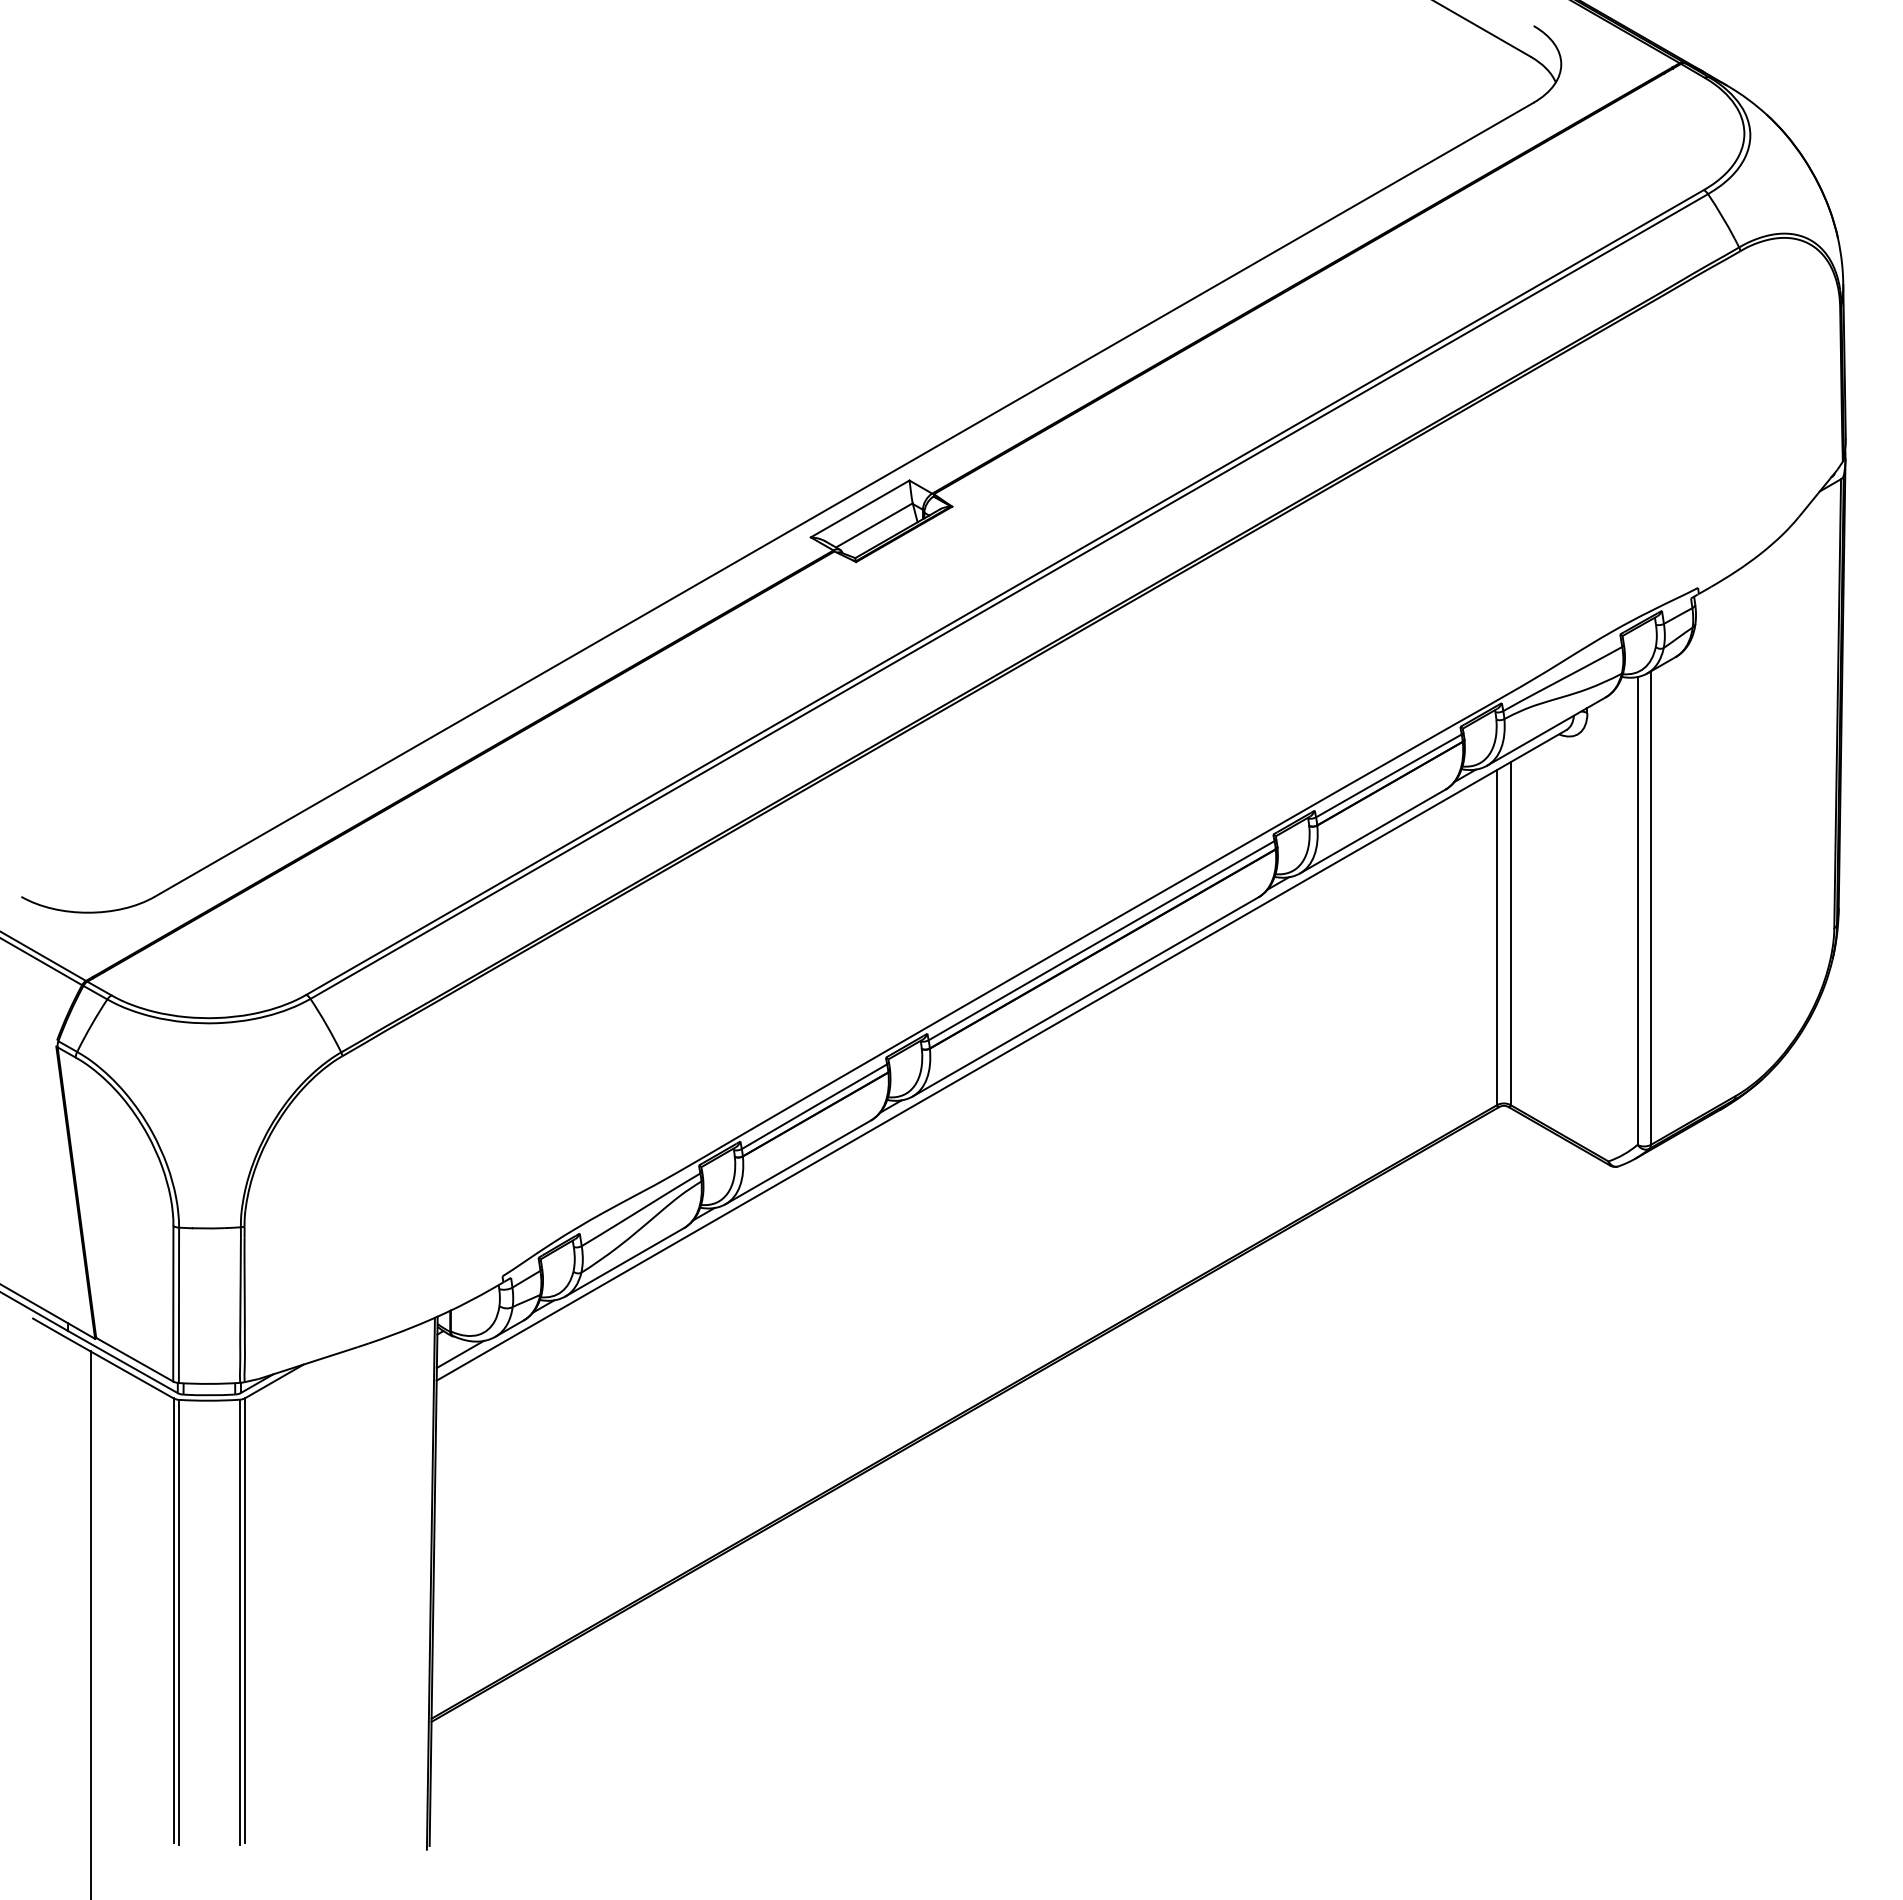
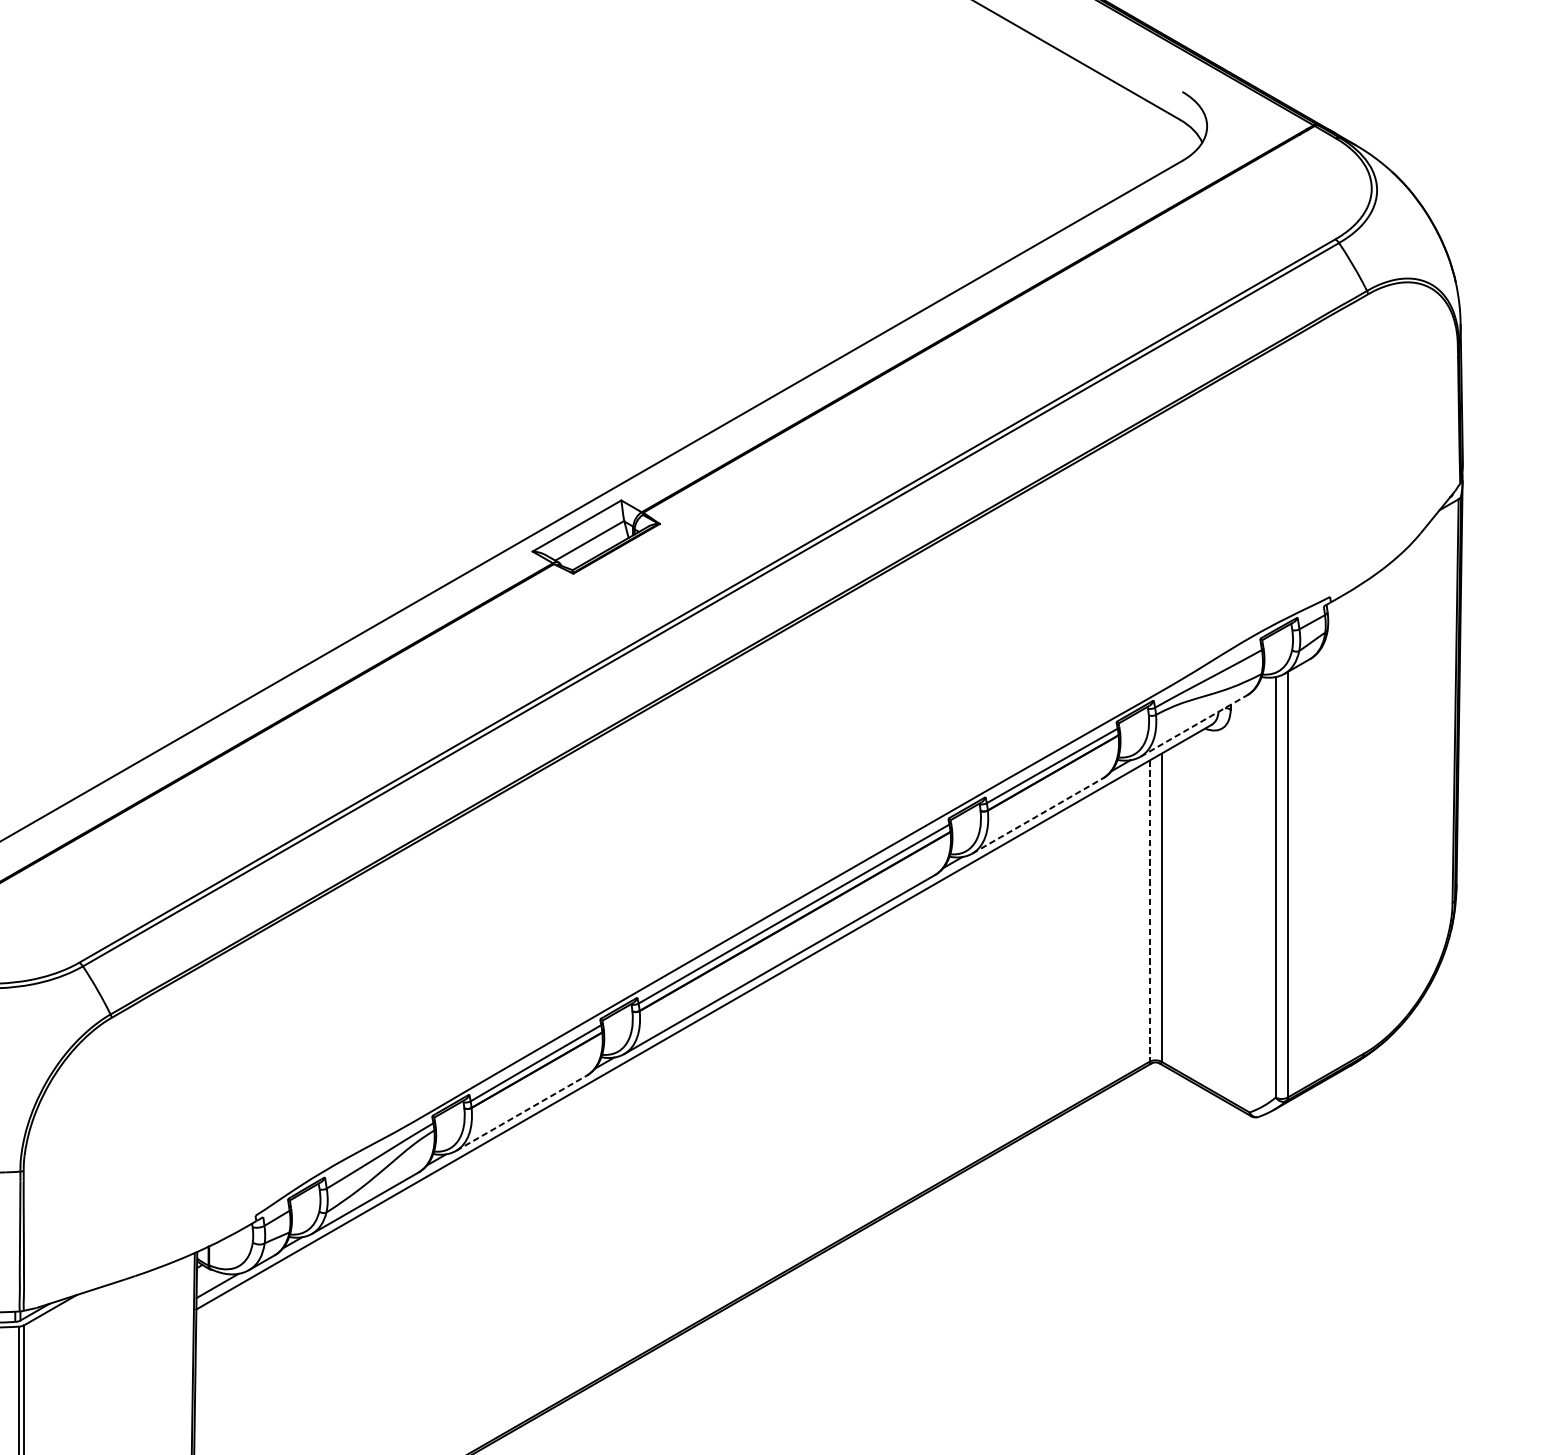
line: (1546, 731) -> (1193, 726), solid -> dashed
line: (1372, 831) -> (1037, 815), solid -> dashed
line: (1497, 937) -> (1149, 911), solid -> dashed
line: (798, 1162) -> (521, 1113), solid -> dashed

